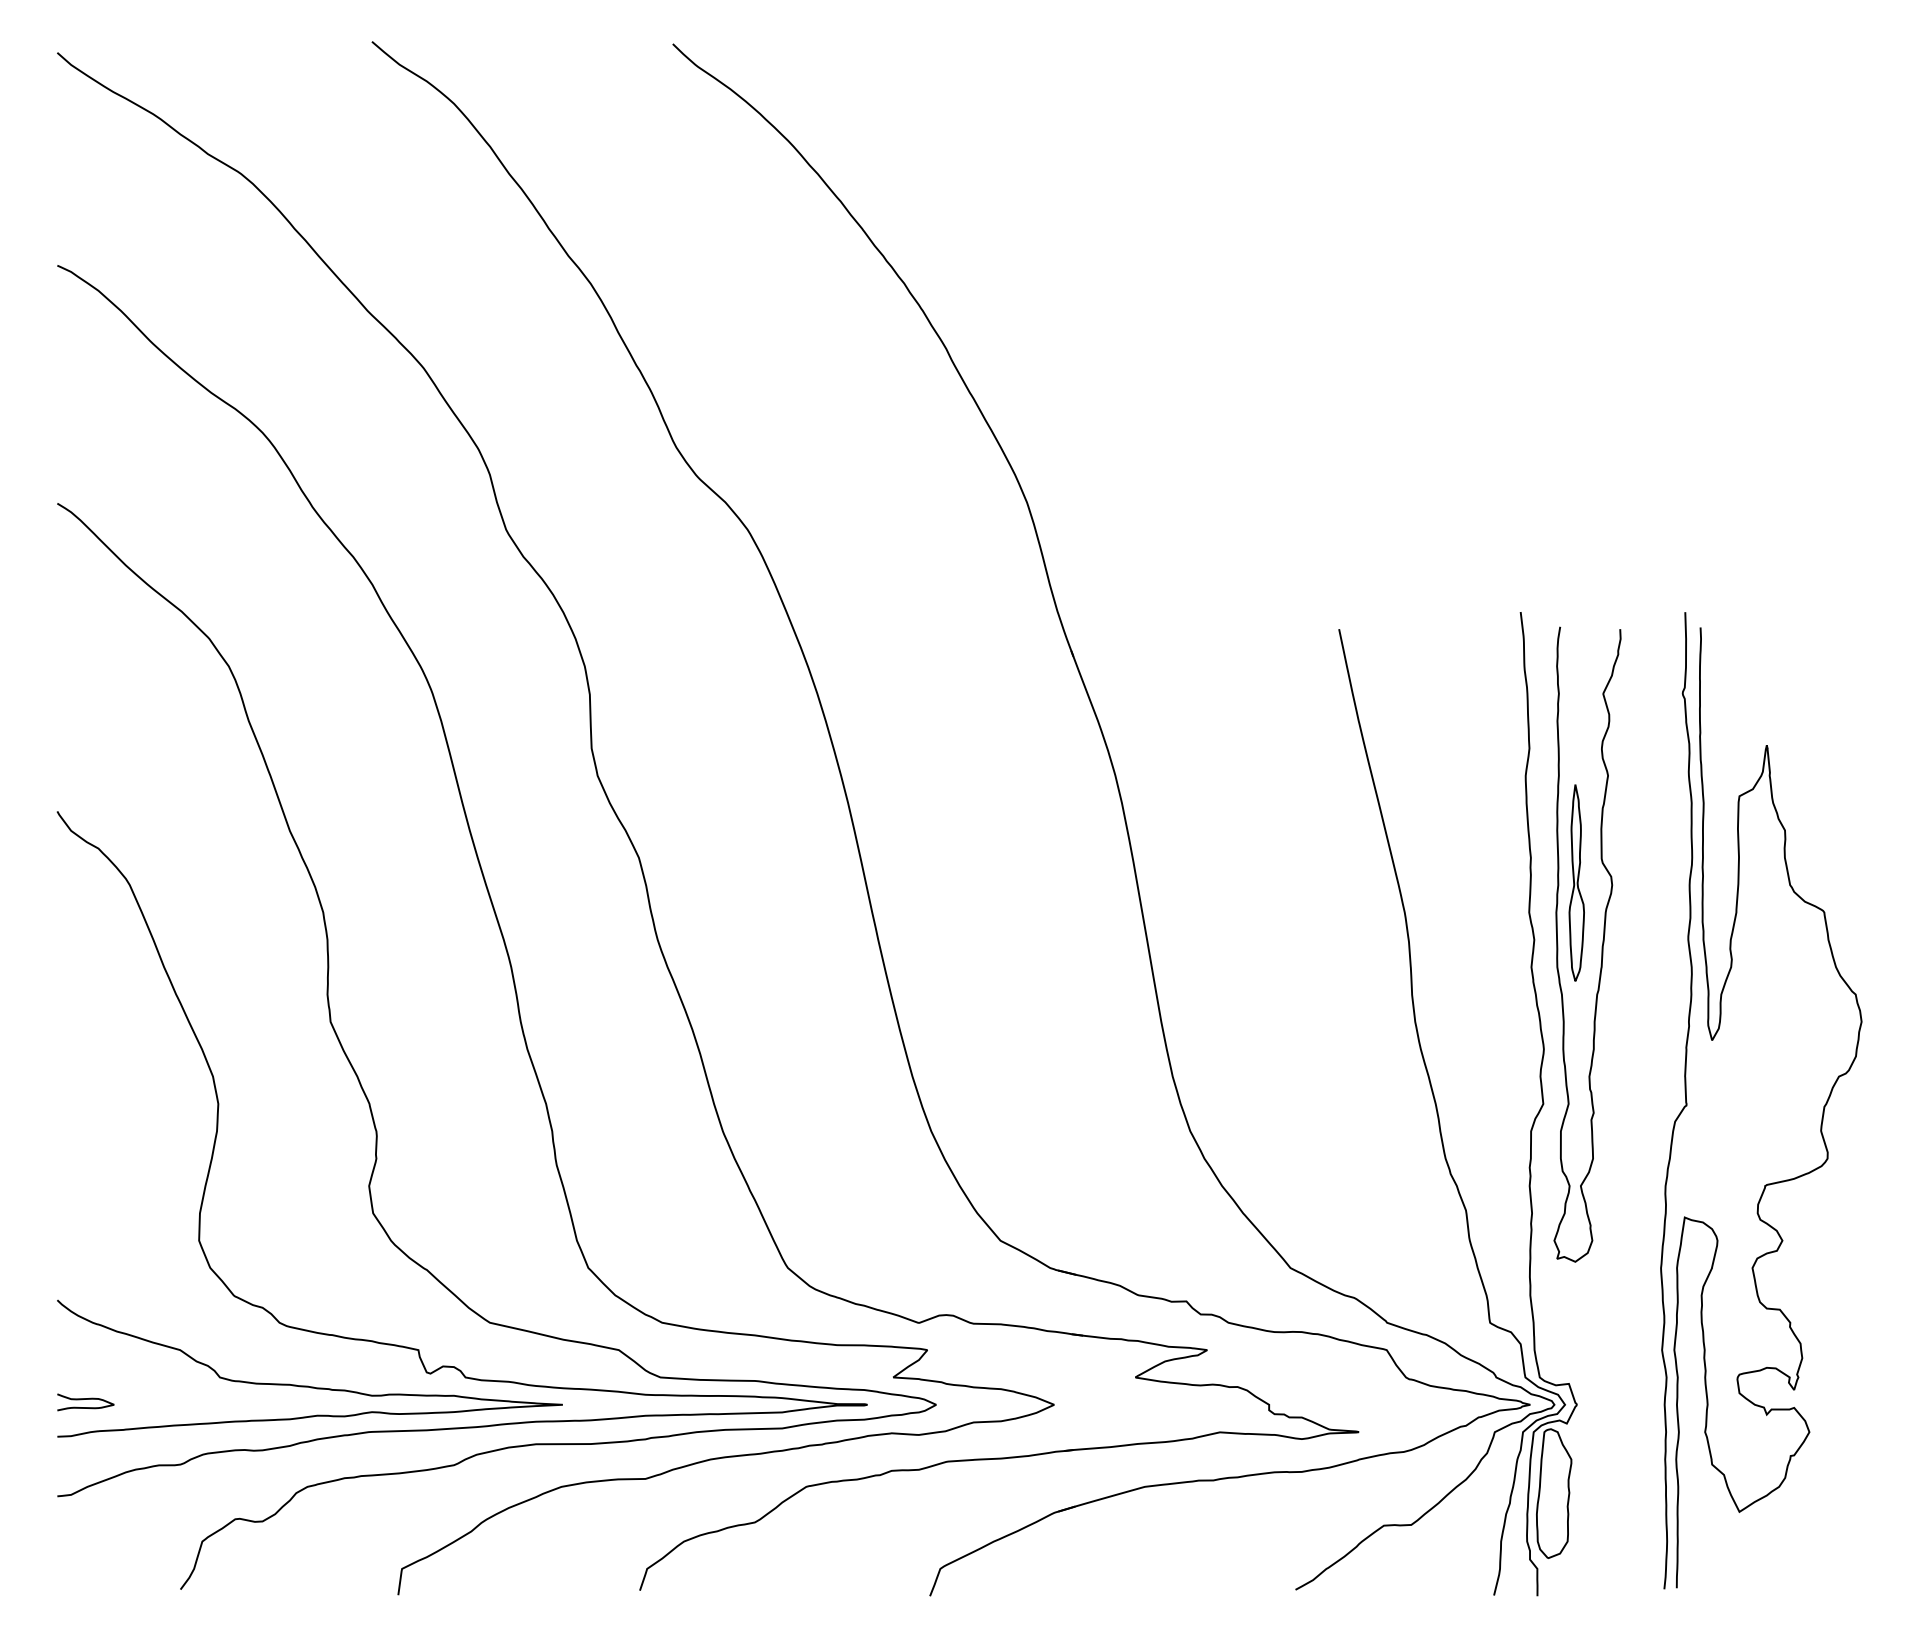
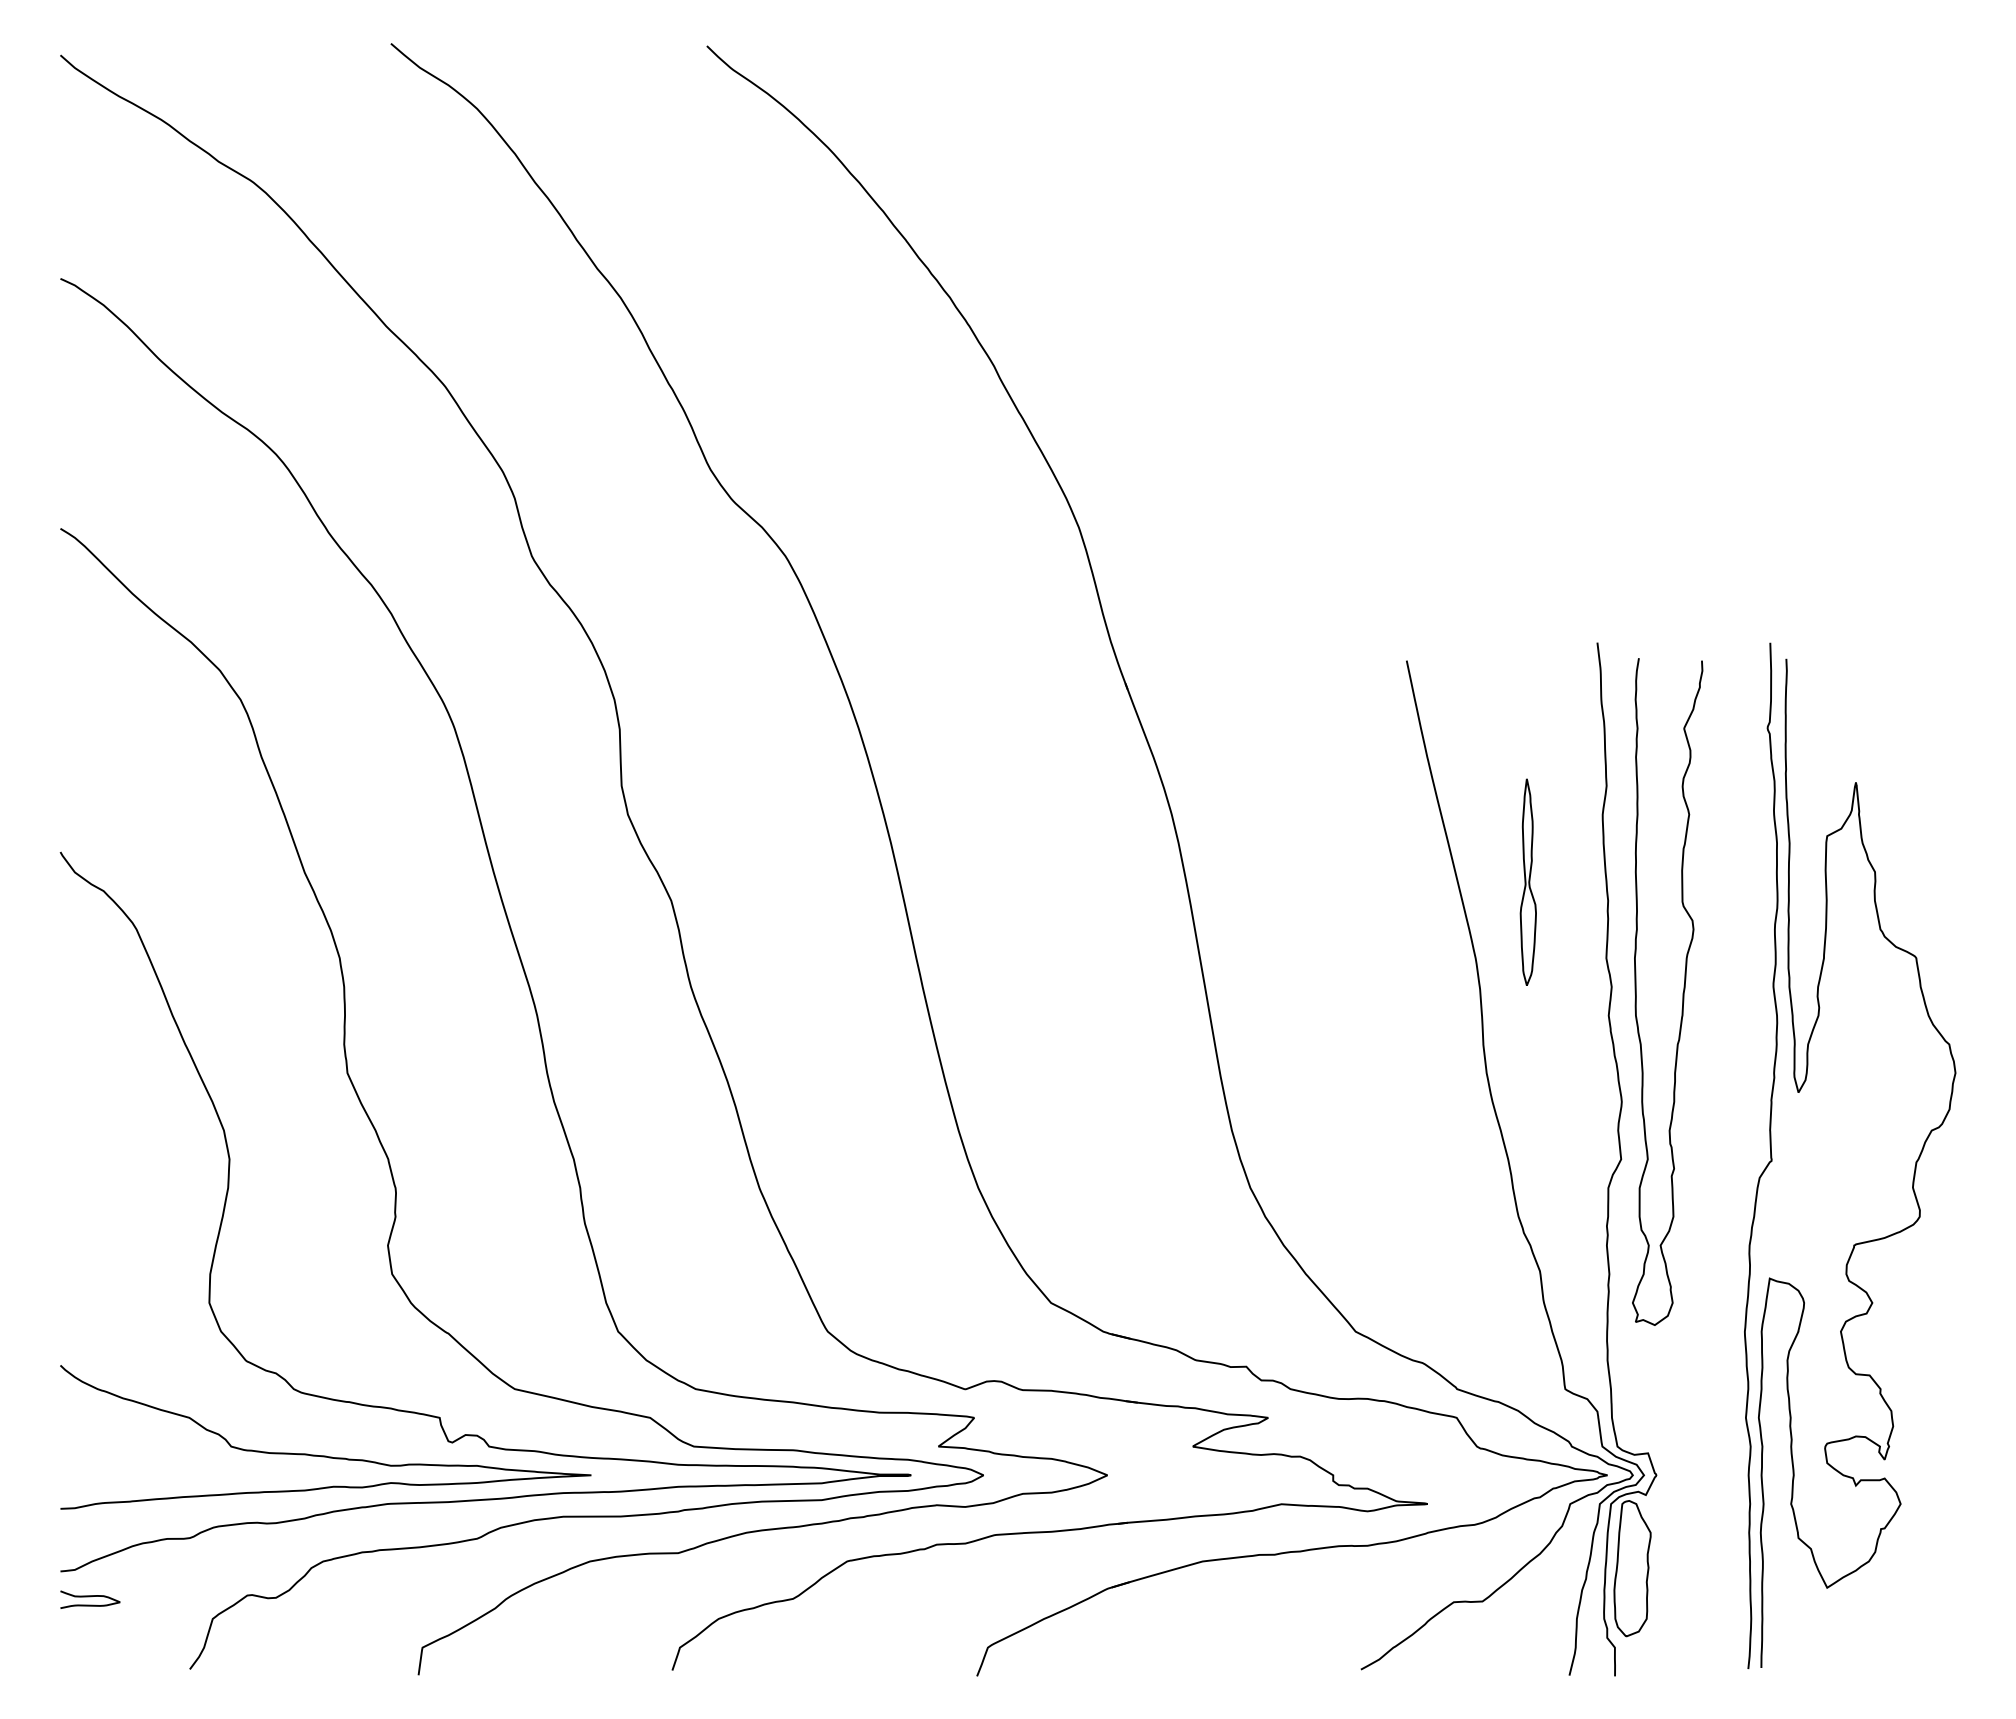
part: (1575, 882) -> (1527, 881), moved
curve: (85, 1400) -> (90, 1597), moved

